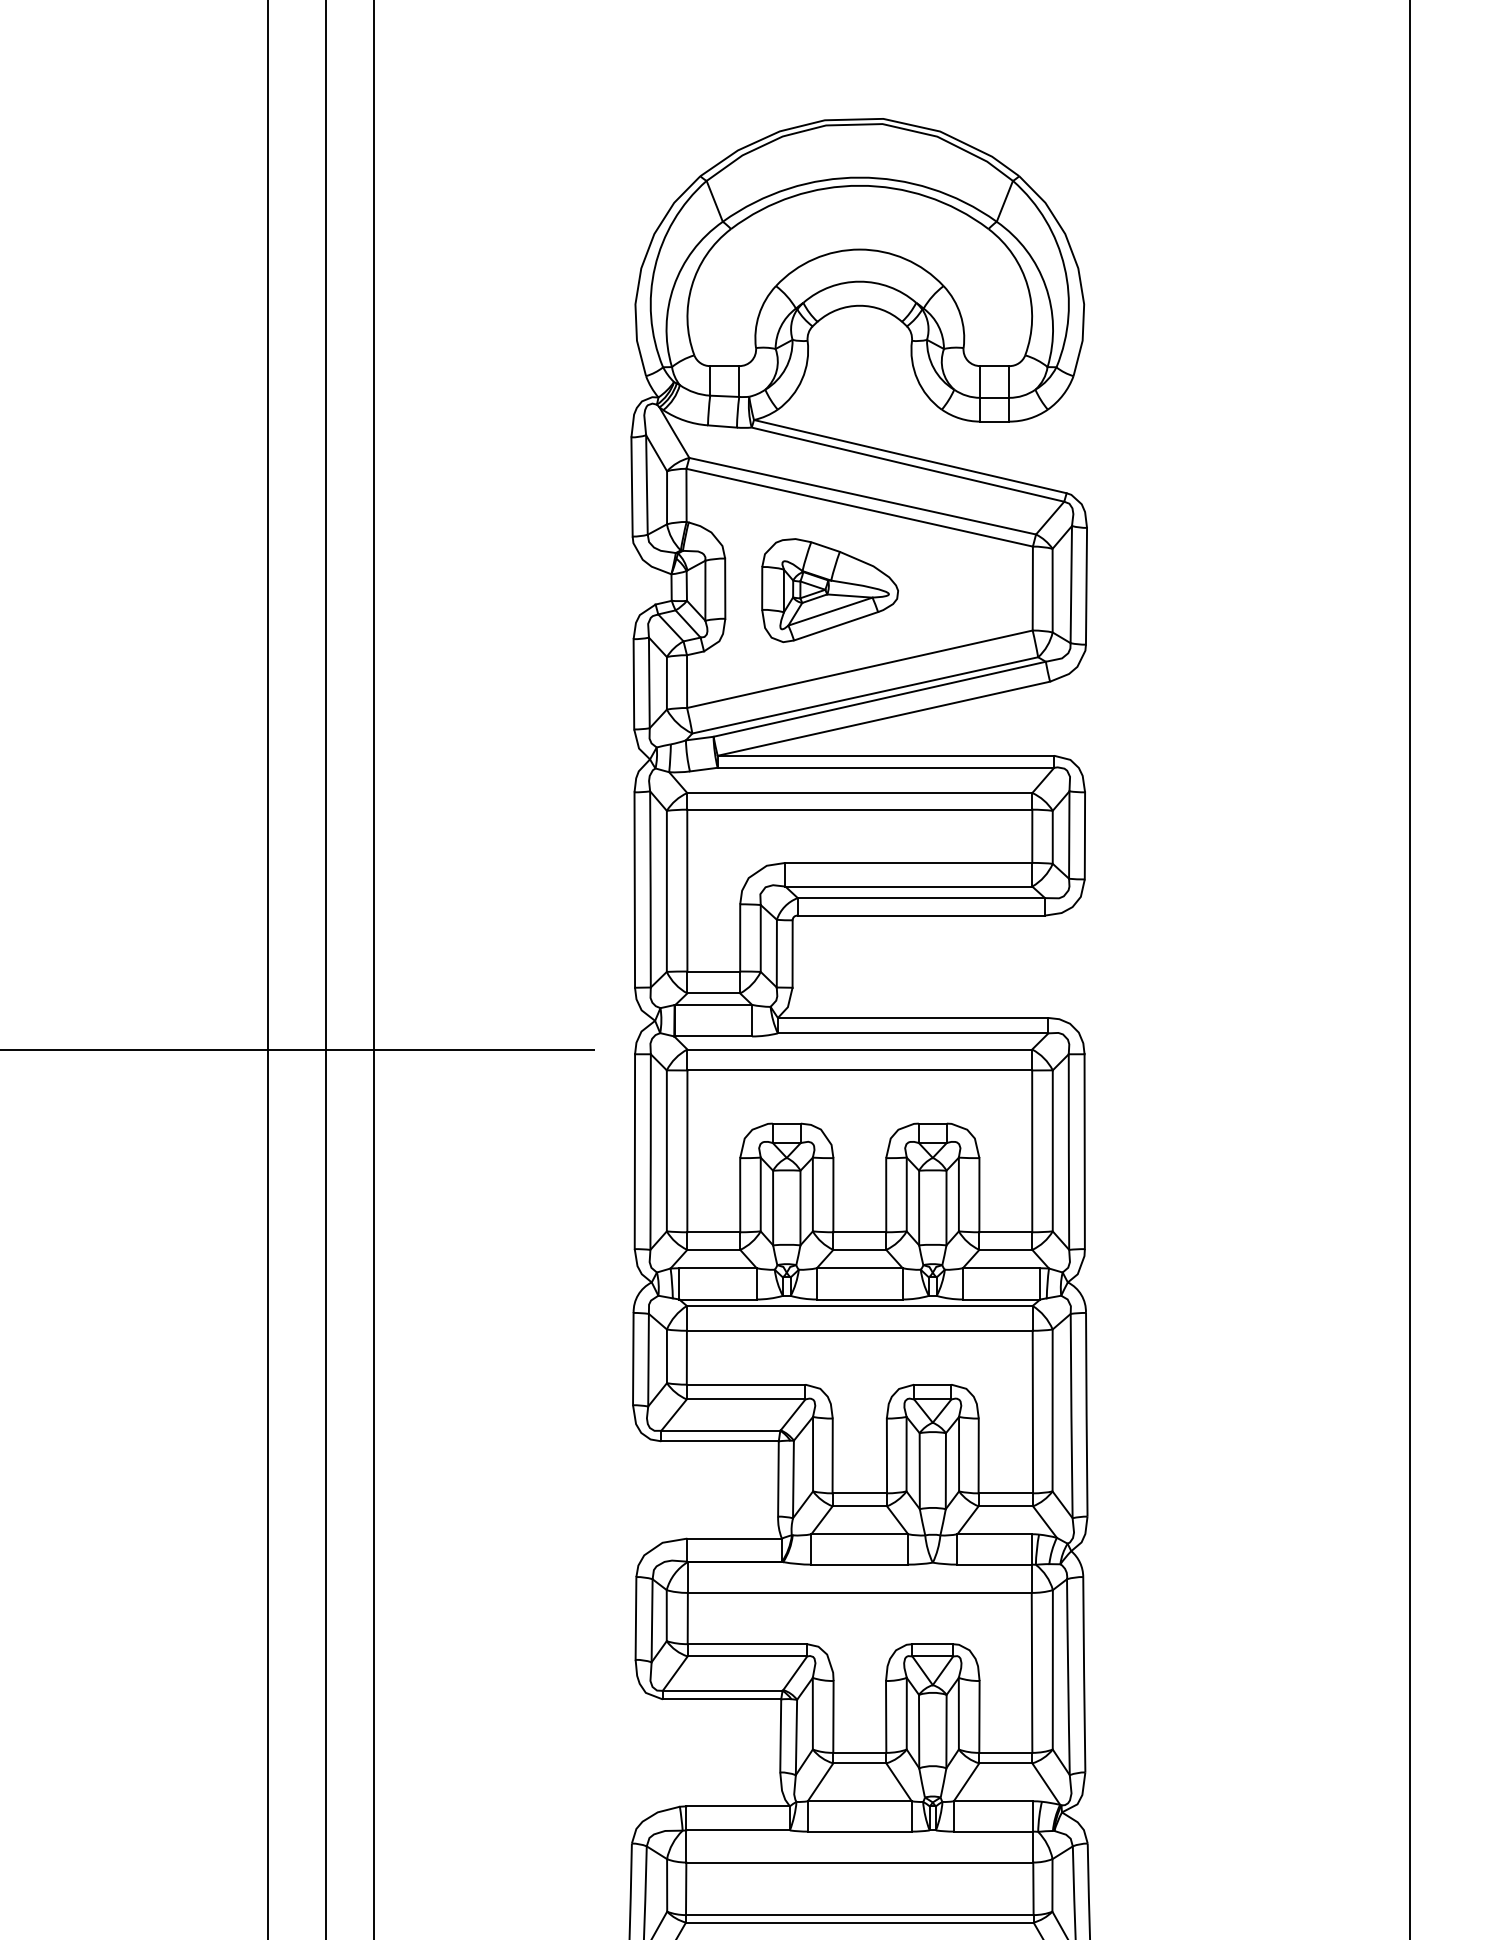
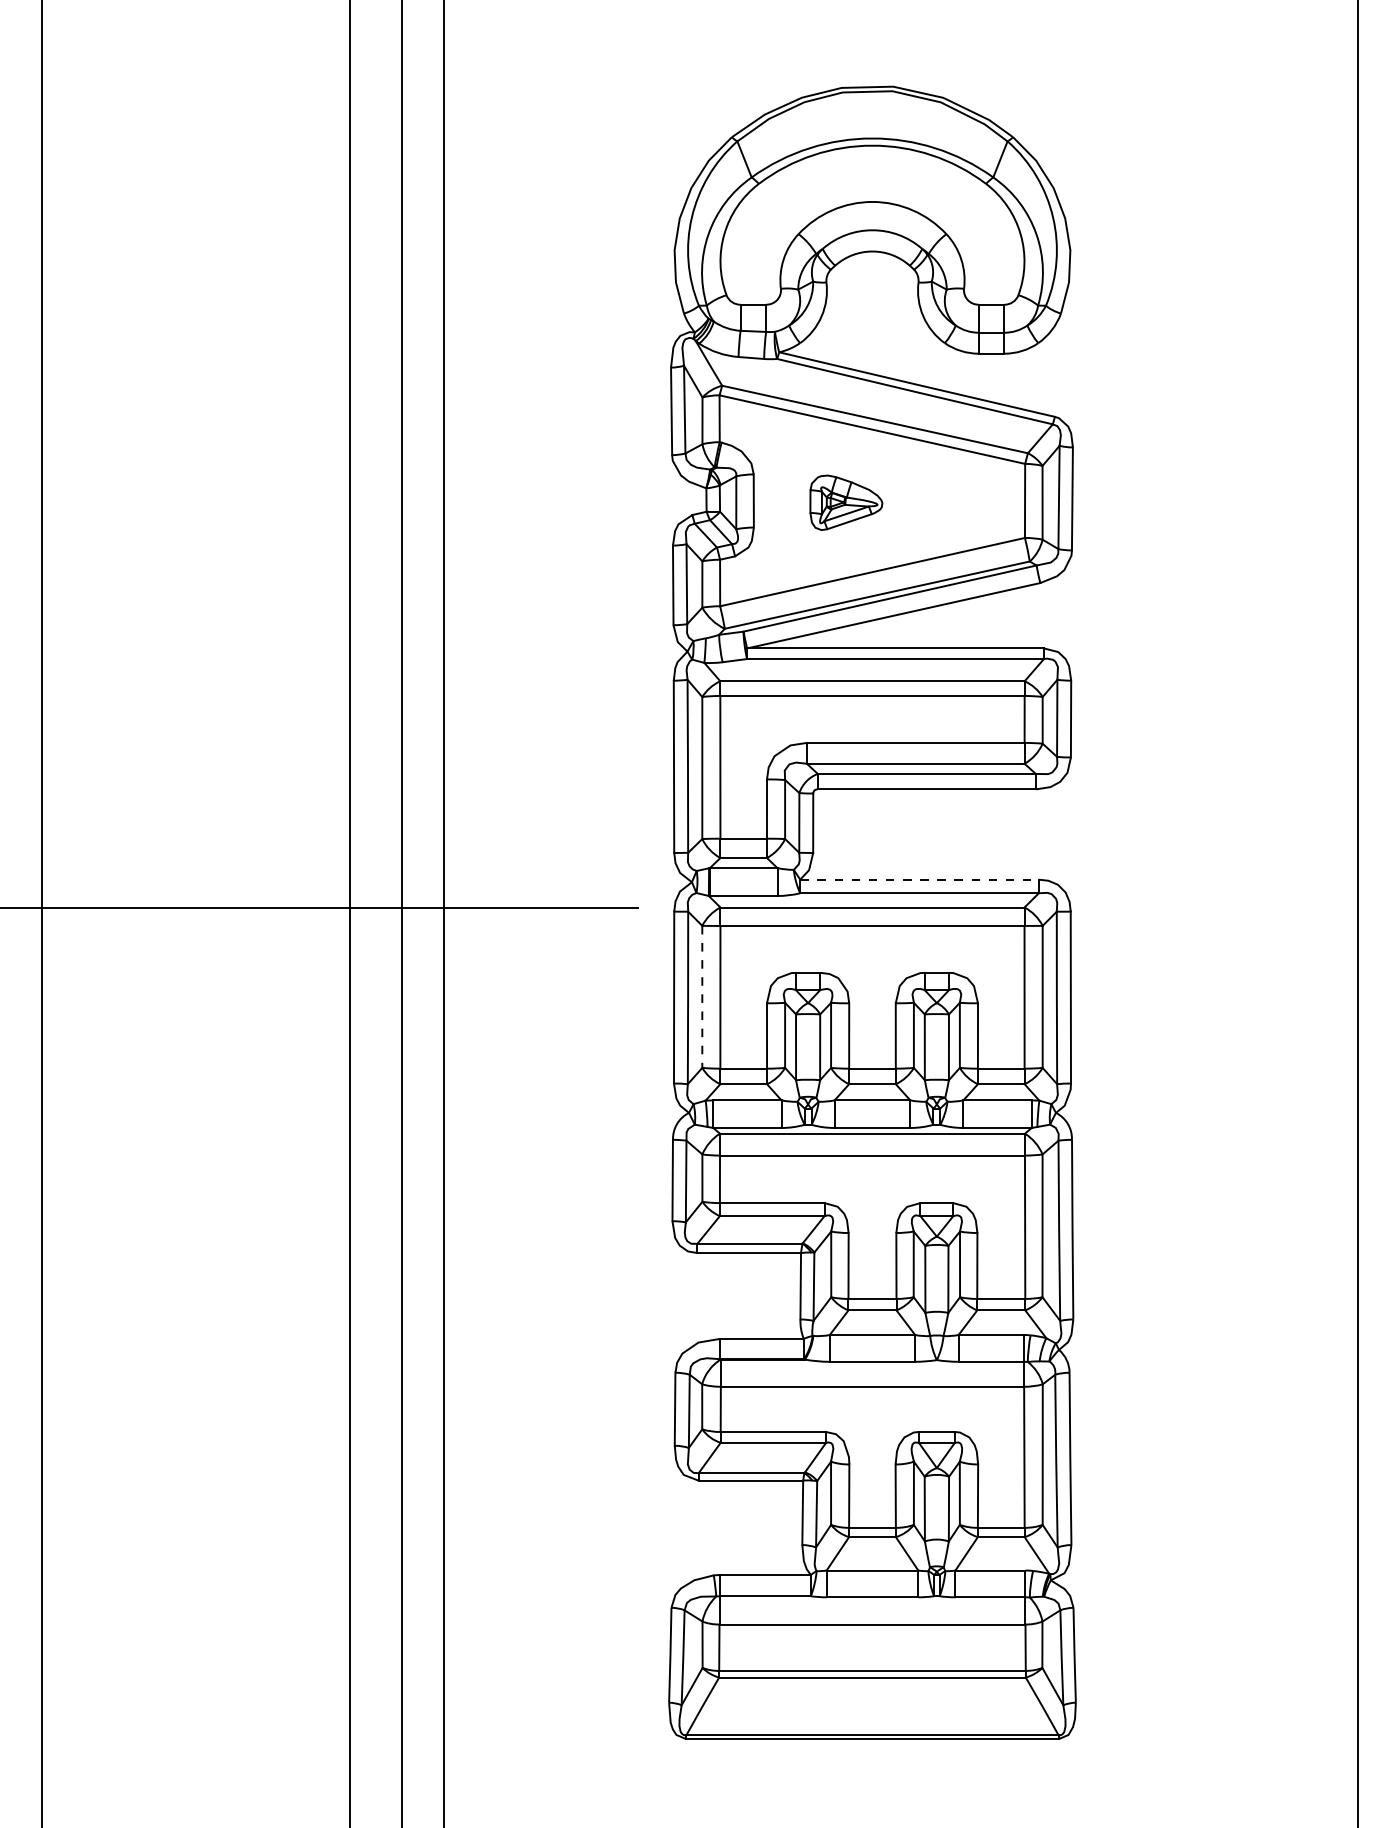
part: (830, 590) -> (846, 502), size x0.6
line: (914, 1017) -> (920, 879), solid -> dashed
line: (667, 1151) -> (702, 997), solid -> dashed

